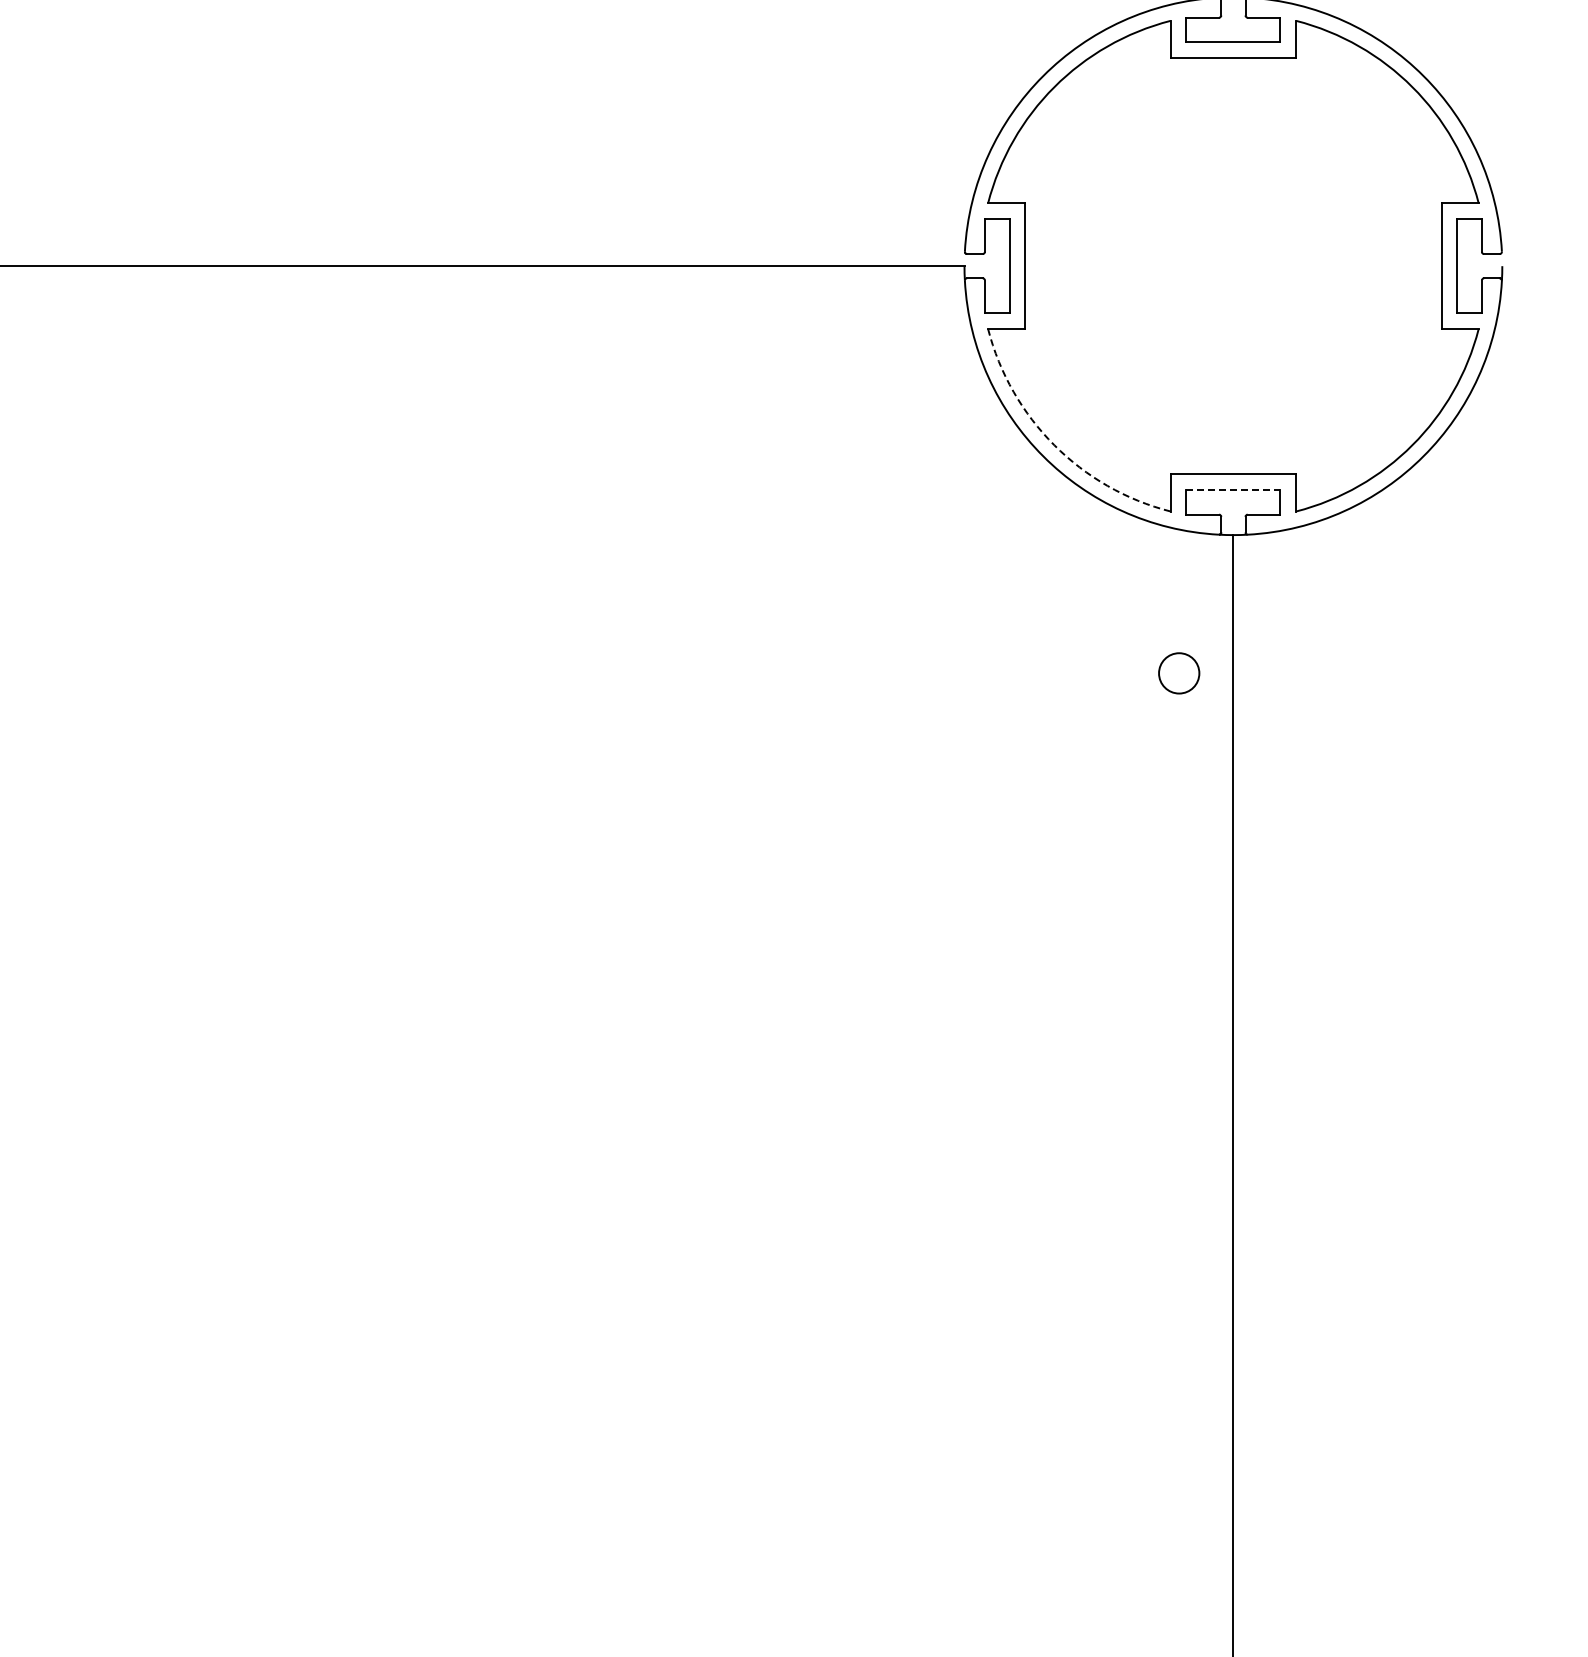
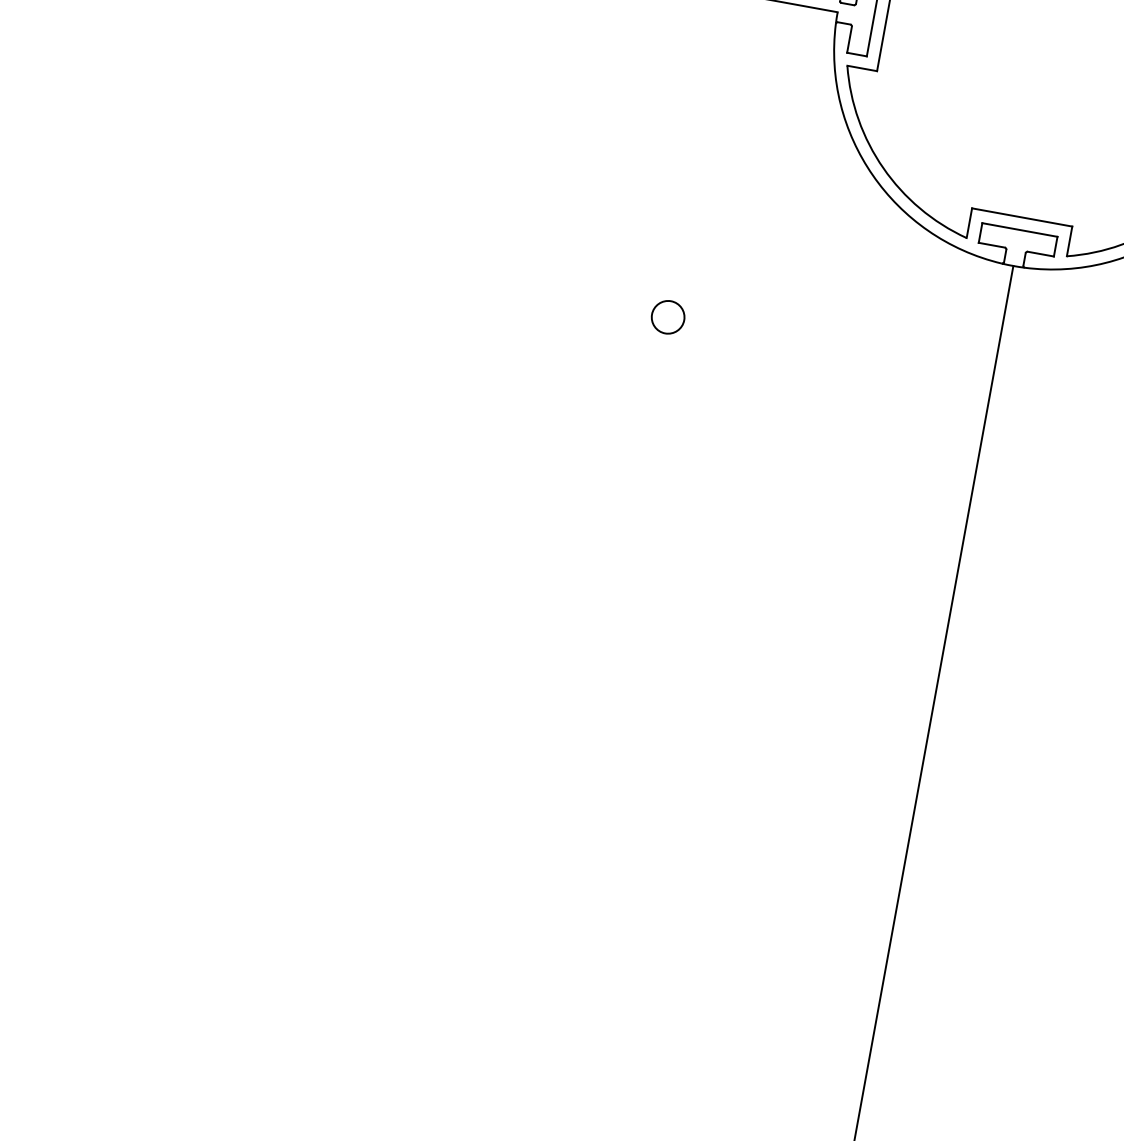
arc: (1054, 445) -> (883, 168), dashed -> solid
line: (1233, 490) -> (1019, 230), dashed -> solid
circle: (1179, 673) -> (668, 317), moved

